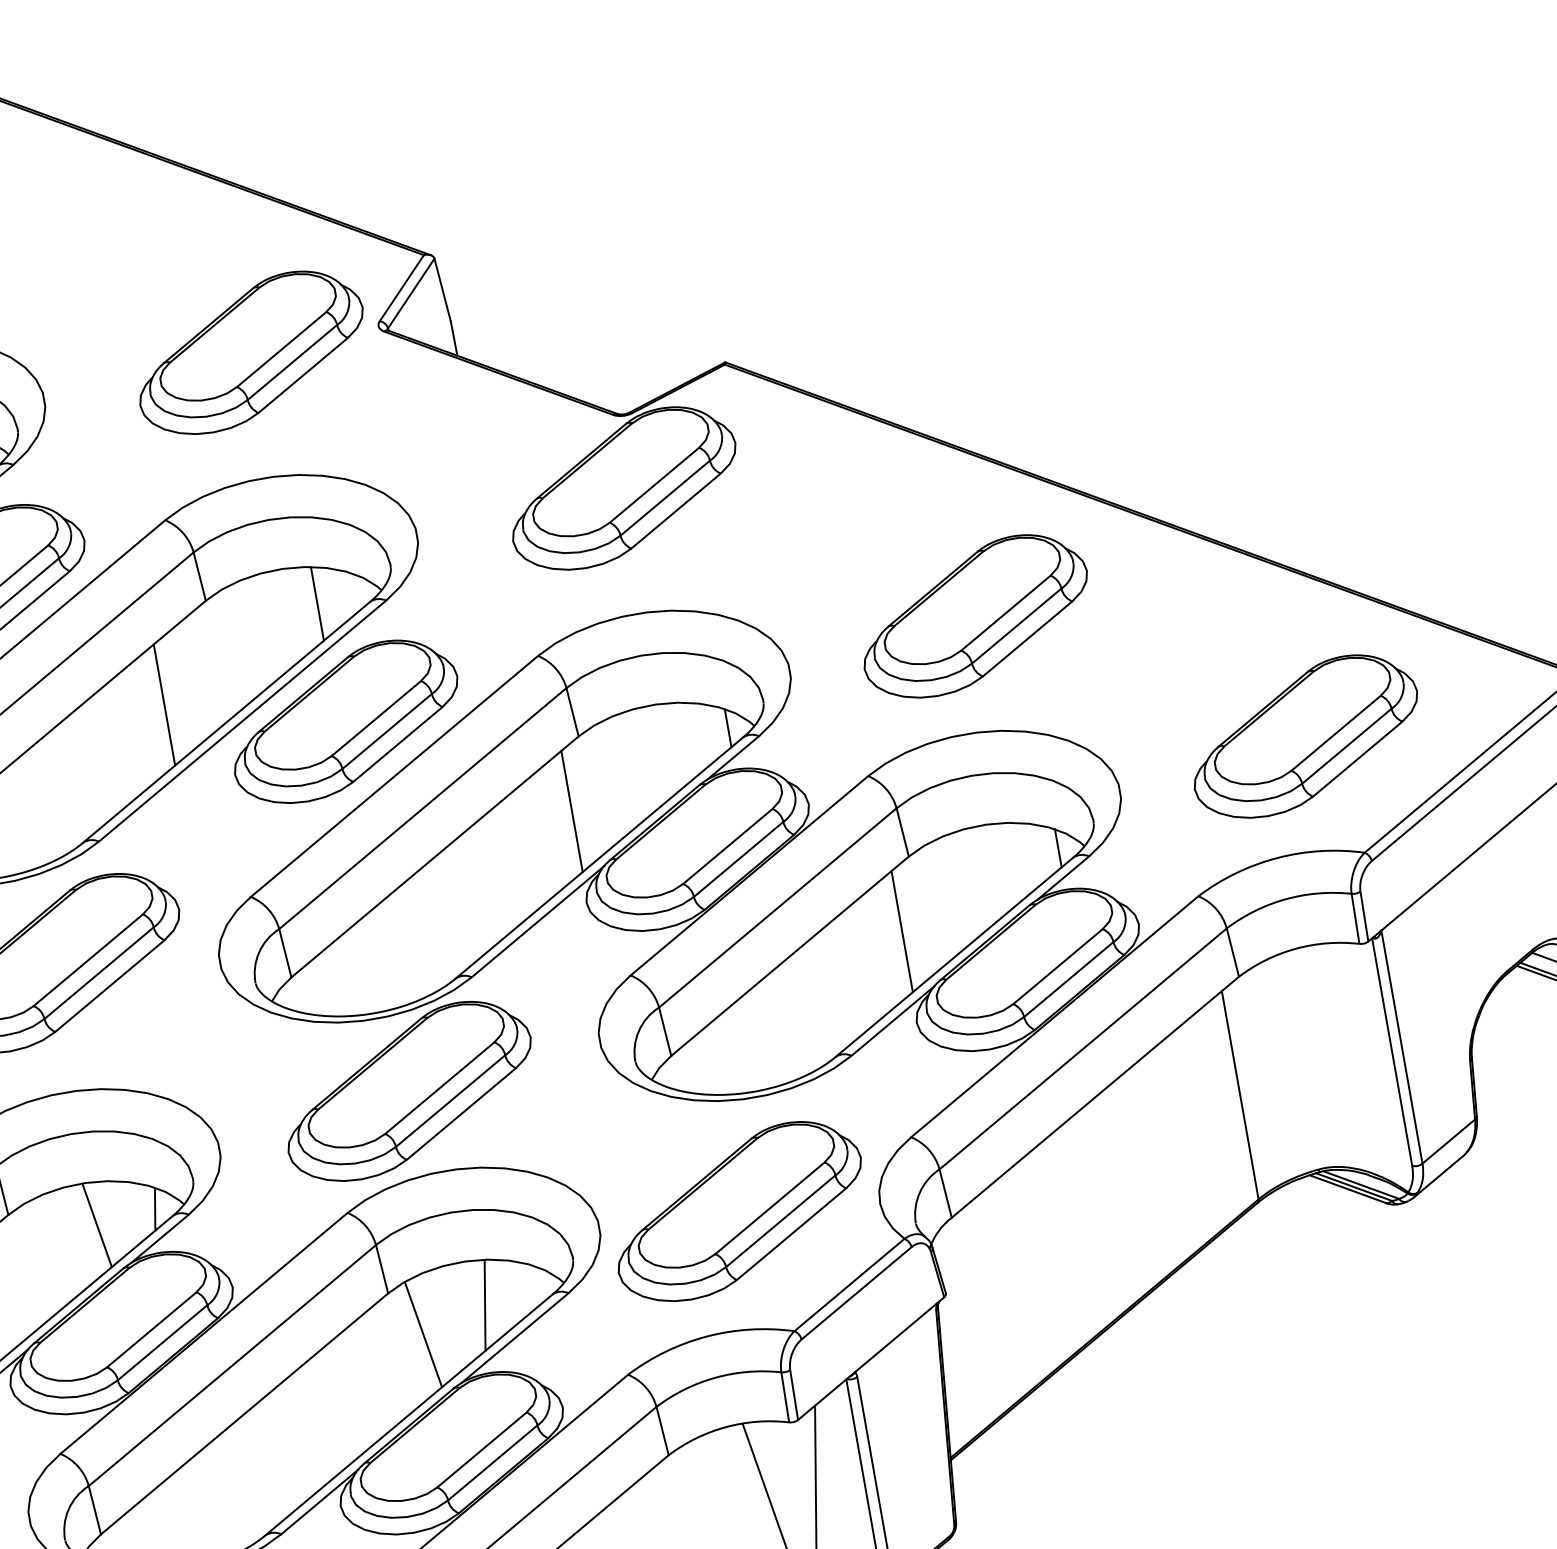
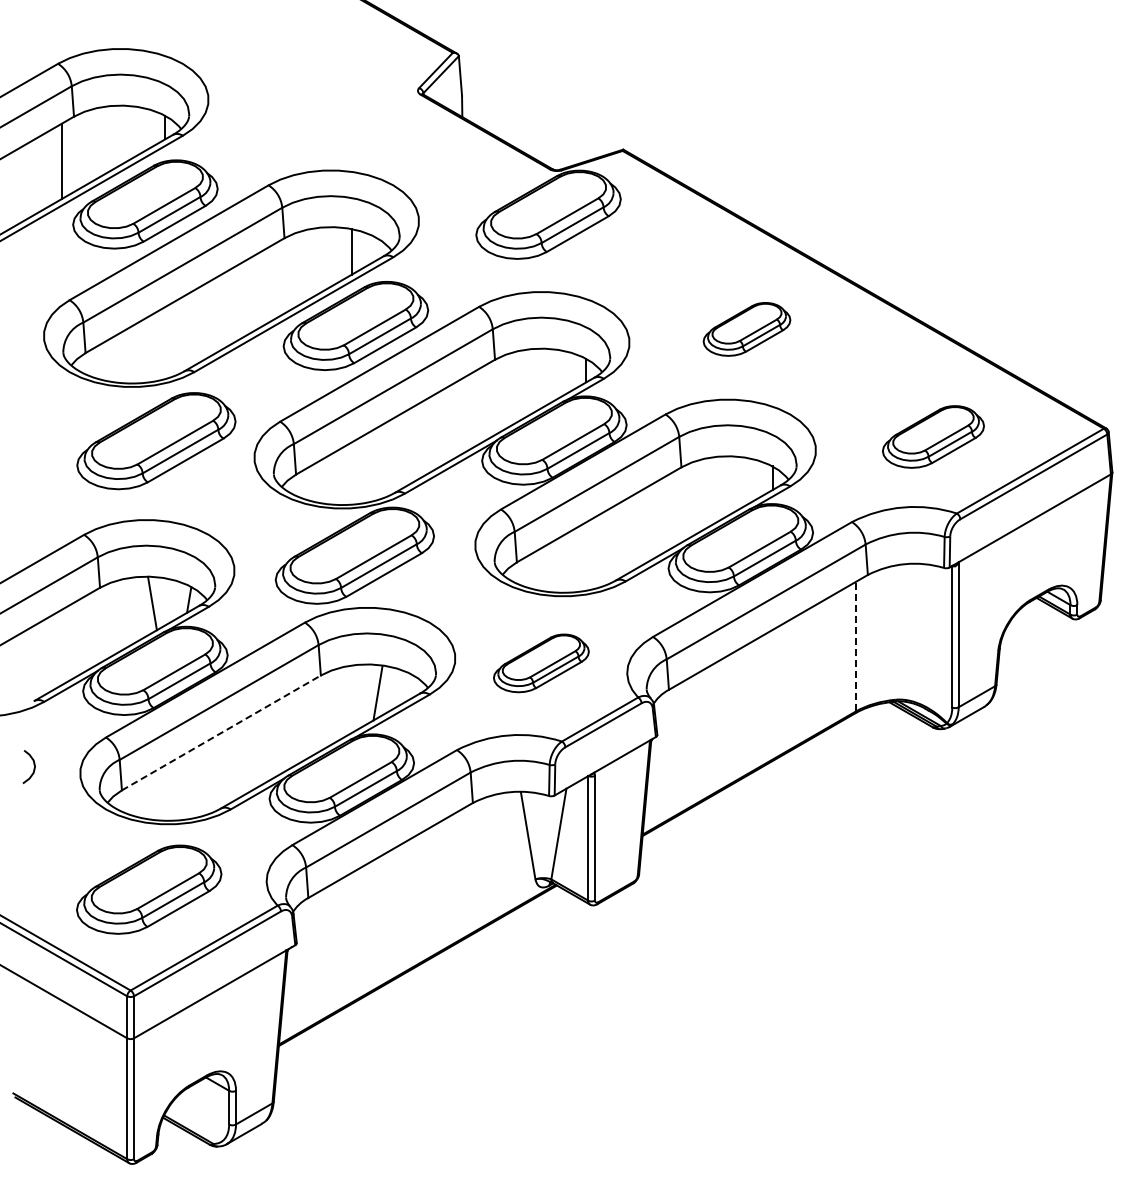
part: (249, 353) -> (337, 93), removed
part: (974, 616) -> (746, 329), size x0.6
line: (164, 704) -> (248, 296), removed
part: (1305, 735) -> (933, 436), size x0.7
line: (572, 810) -> (483, 403), removed
line: (902, 930) -> (669, 511), removed
line: (1240, 1094) -> (856, 646), solid -> dashed
part: (739, 1211) -> (541, 663), size x0.6
line: (423, 1335) -> (337, 704), removed
line: (244, 1413) -> (221, 732), solid -> dashed

